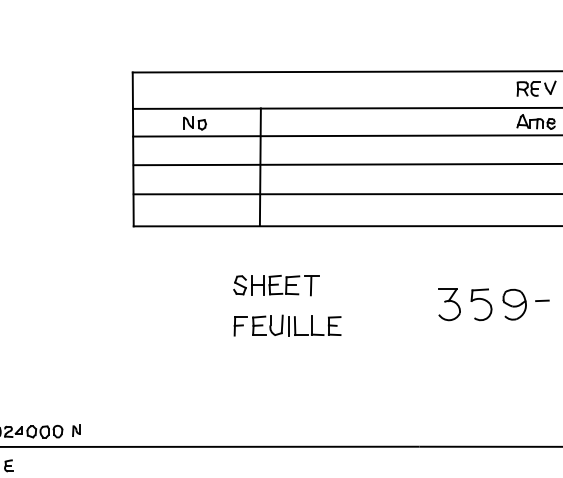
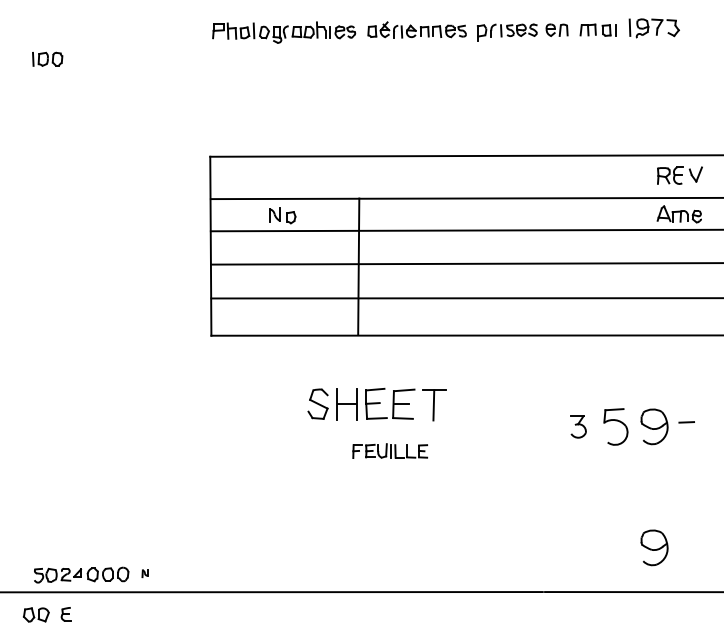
part: (276, 285) -> (377, 404), size x1.4
part: (449, 304) -> (578, 426), size x0.6
part: (286, 325) -> (389, 450), size x0.6
part: (514, 408) -> (654, 547), added
part: (76, 430) -> (144, 573), size x0.6

